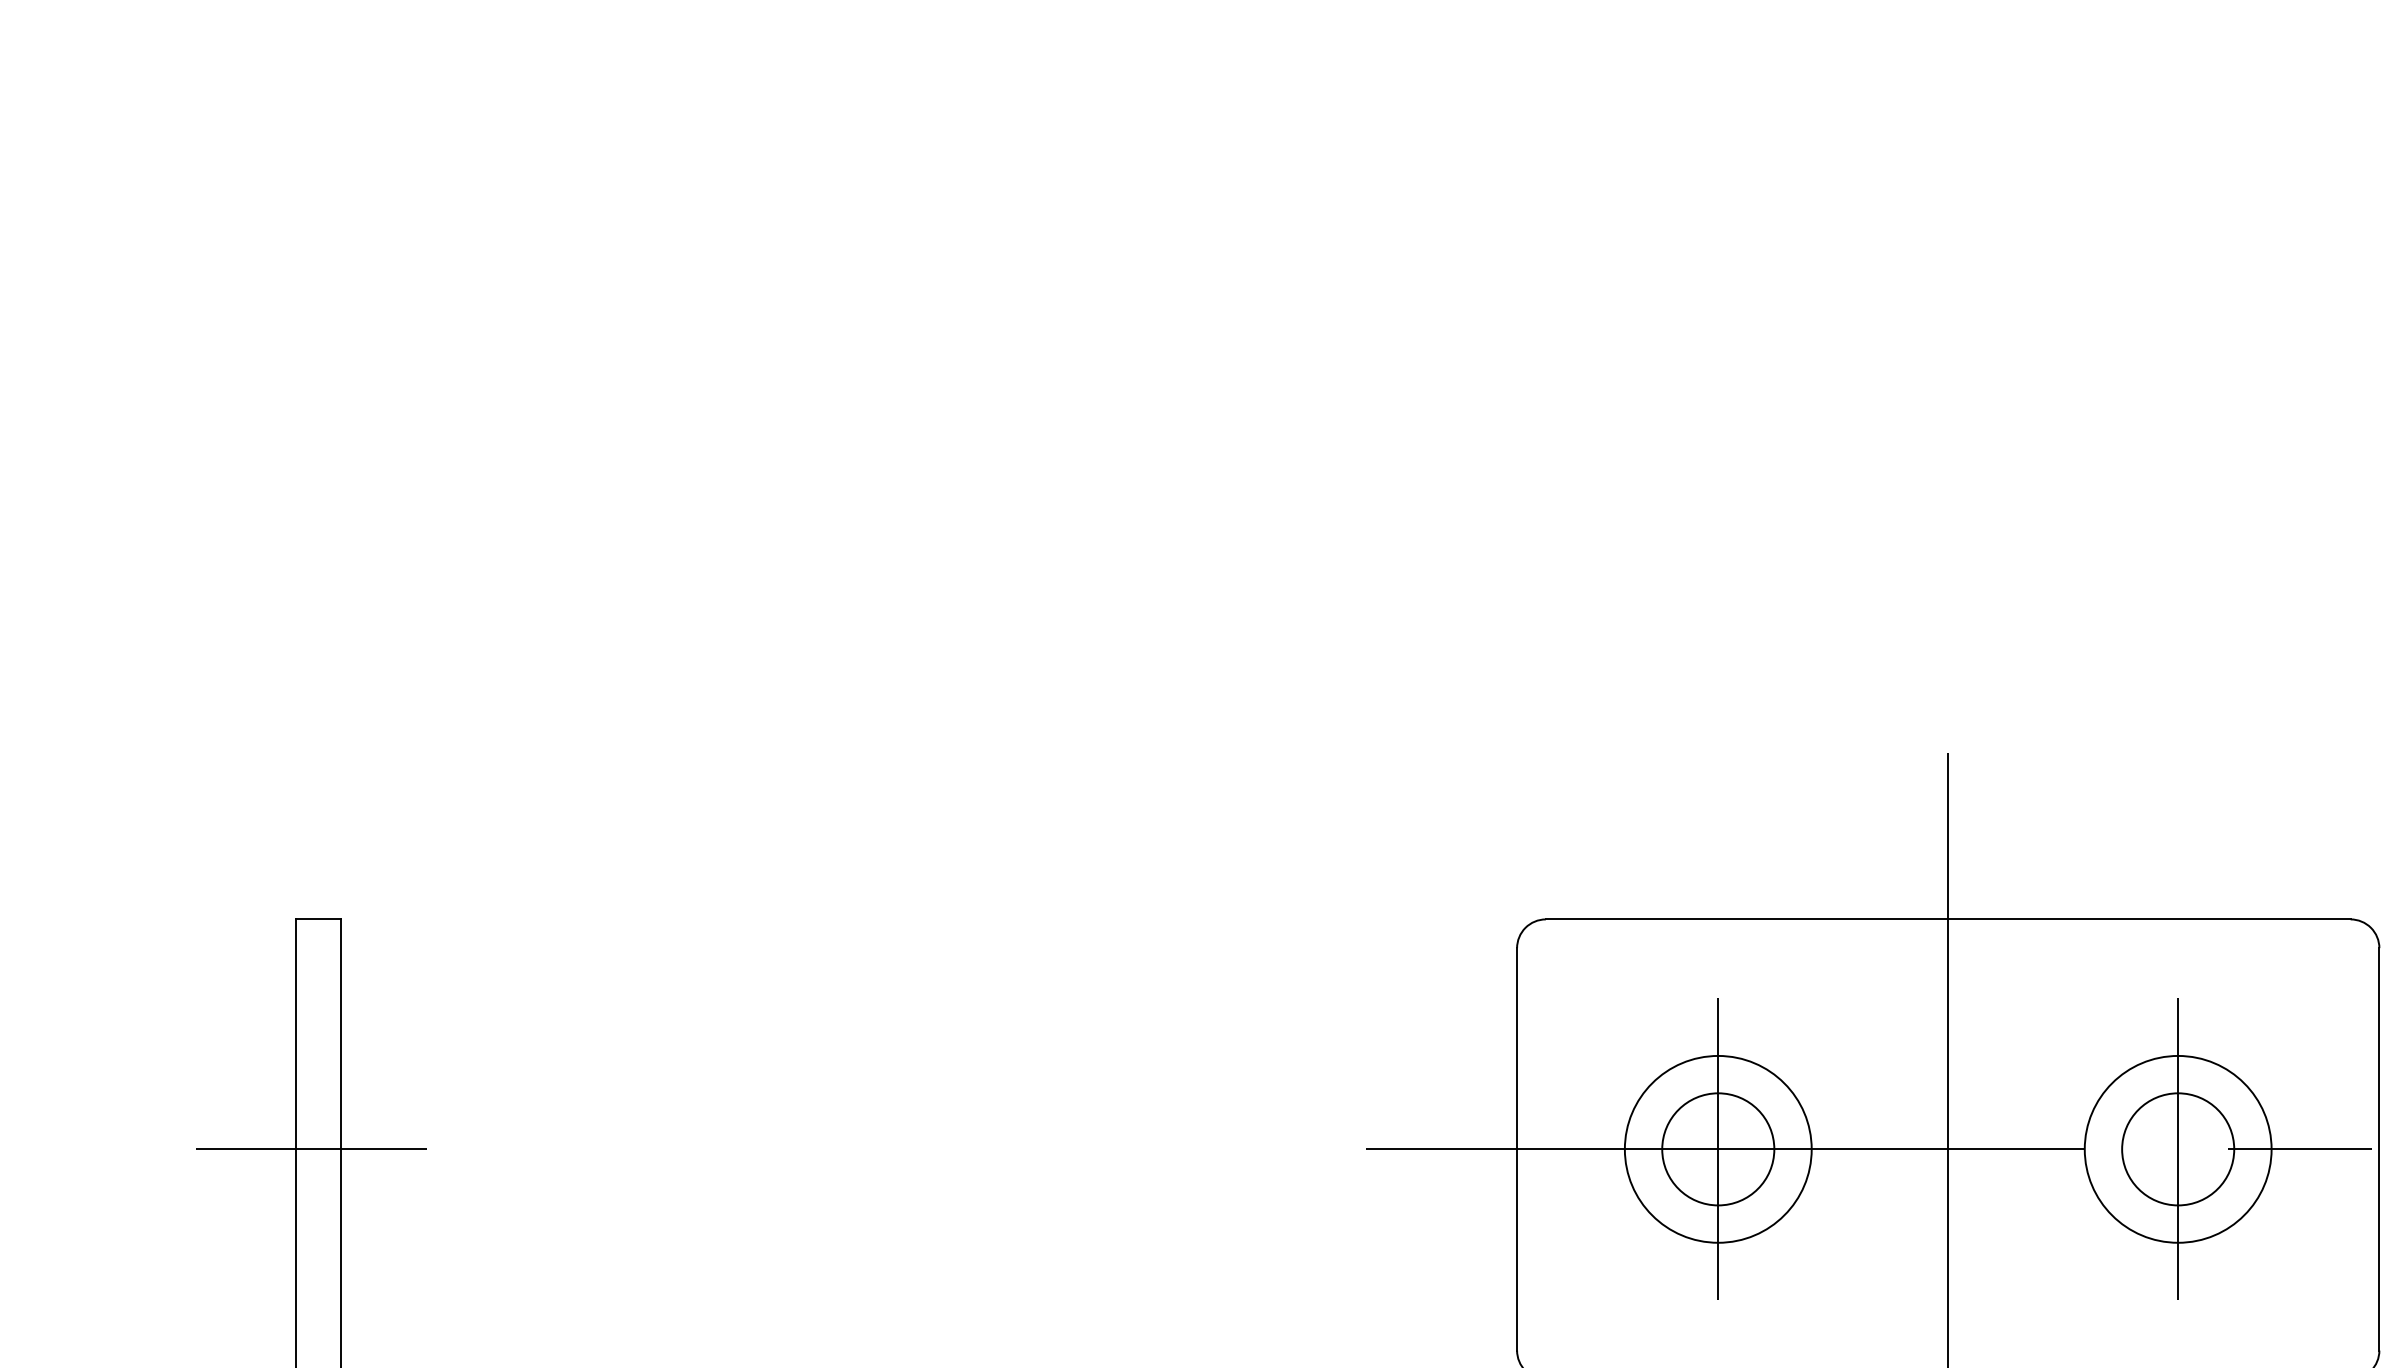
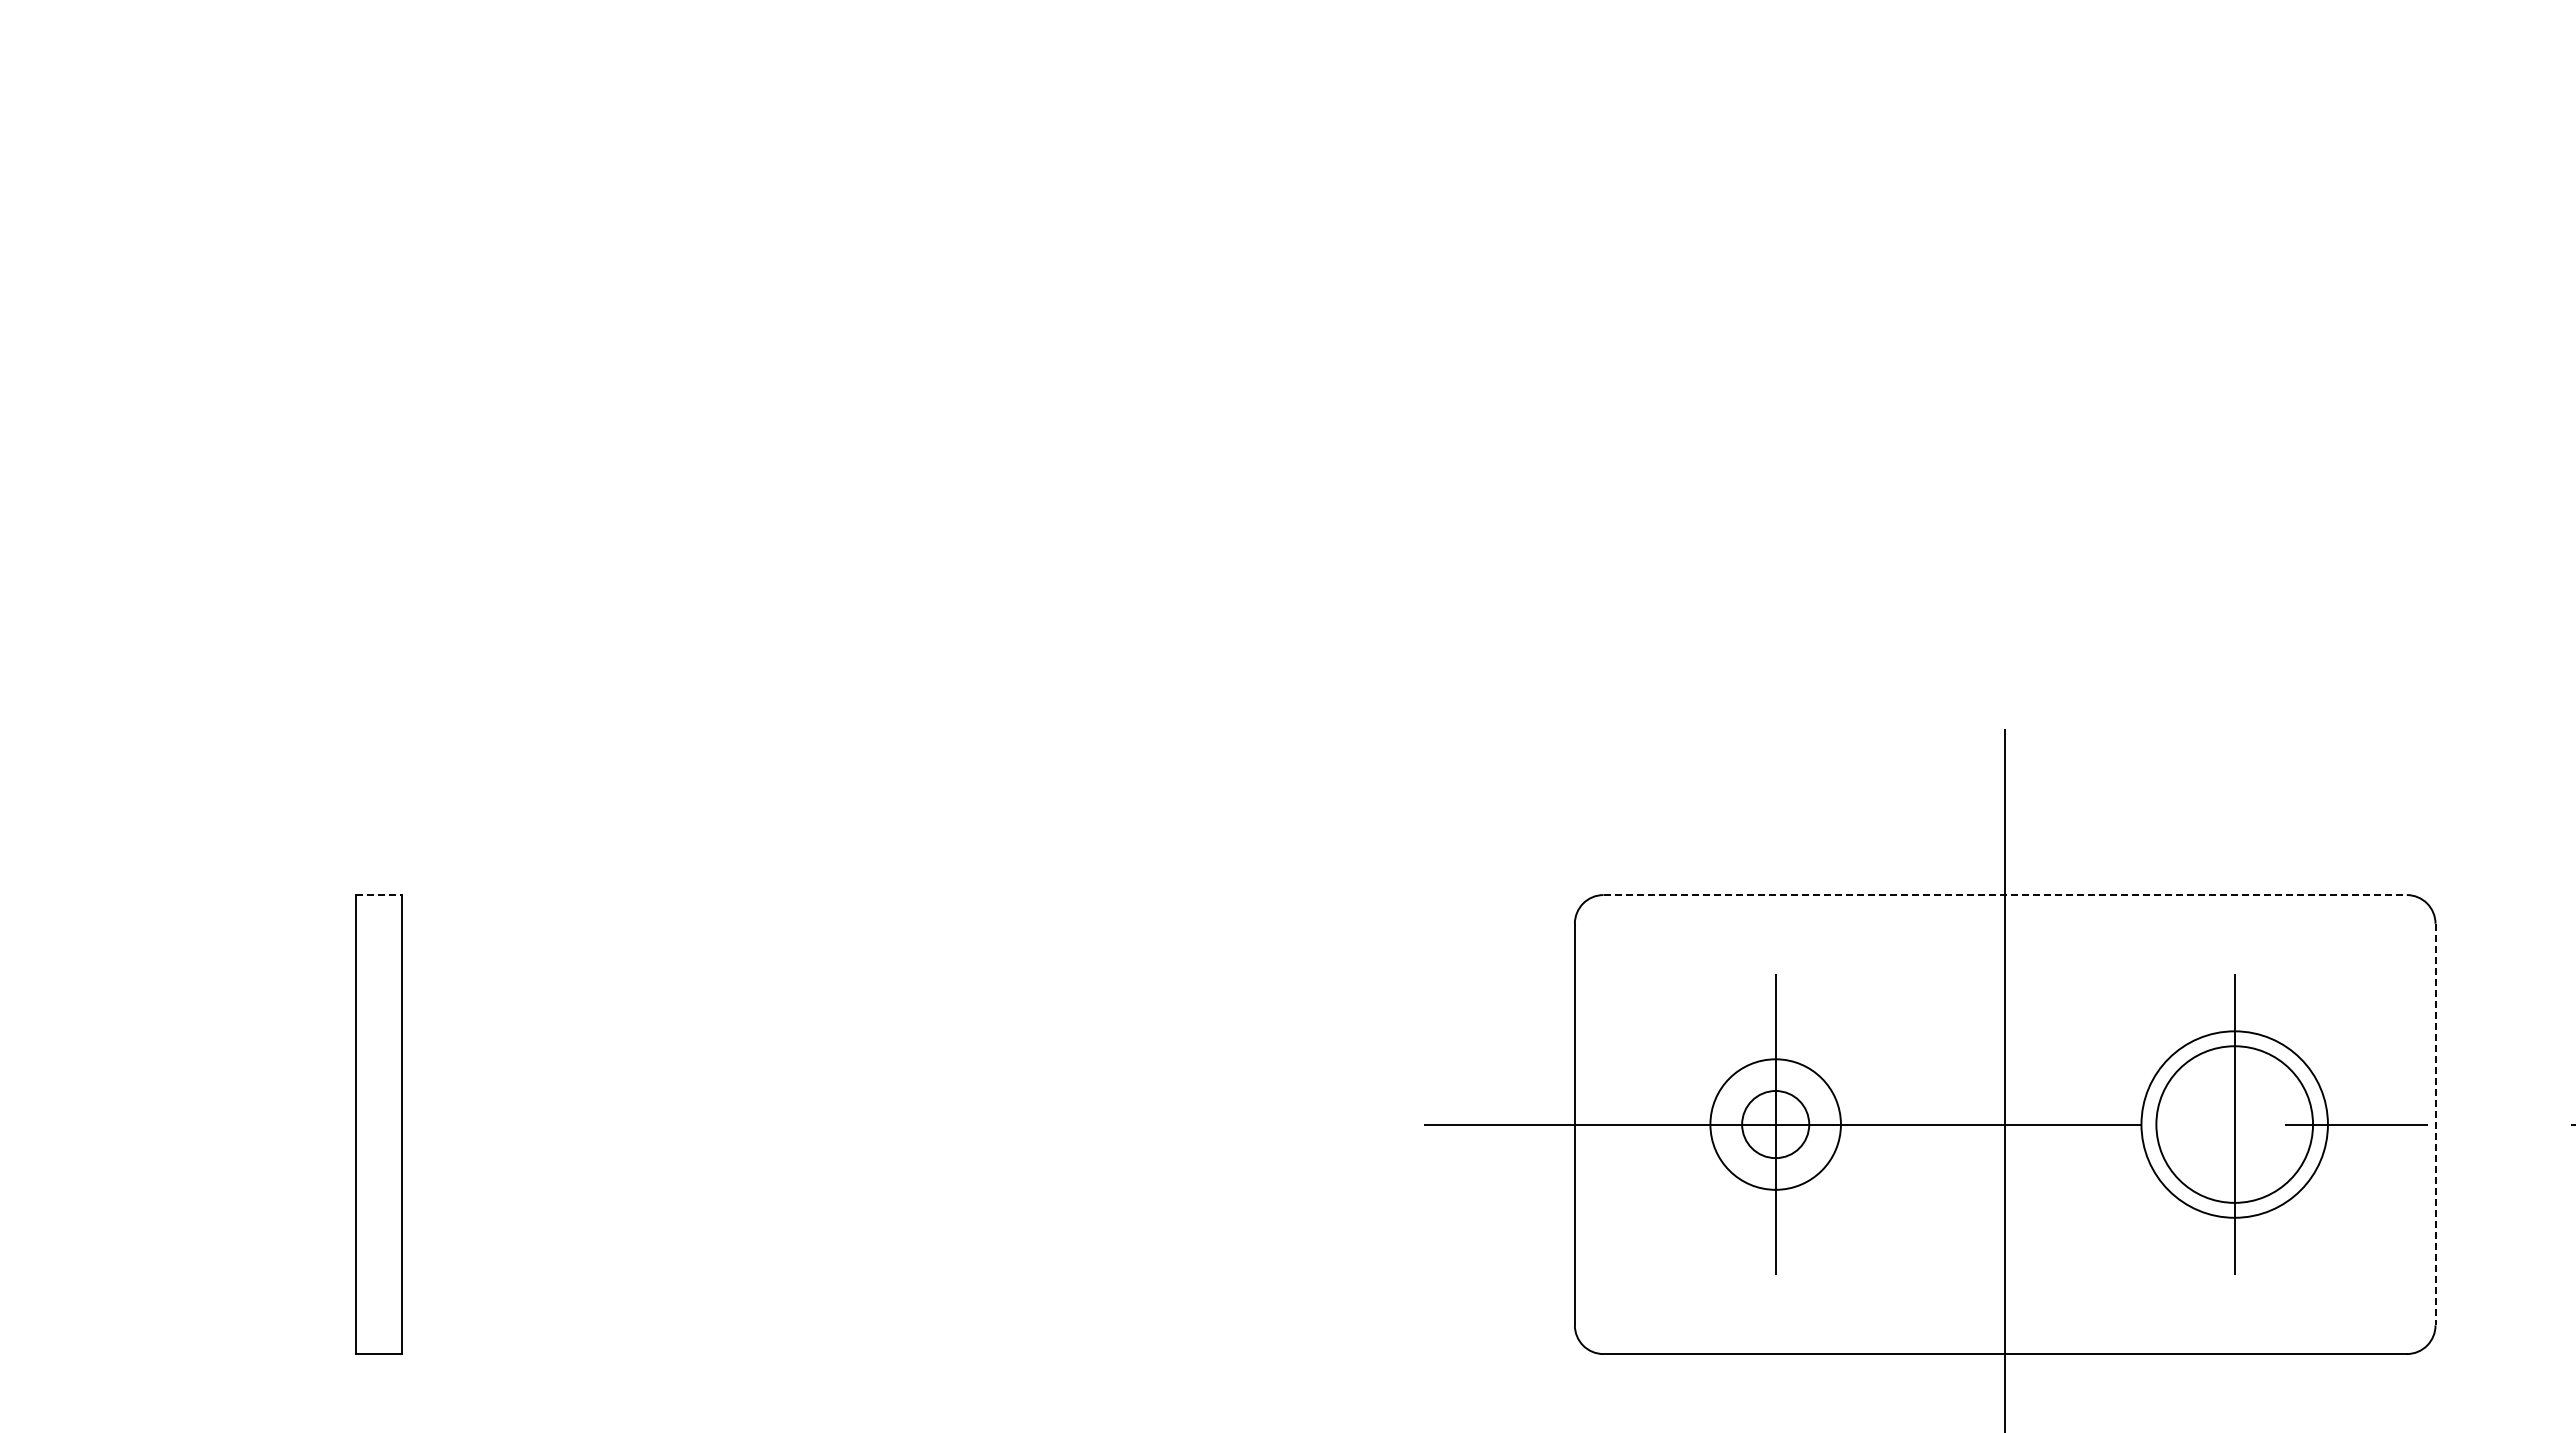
line: (318, 919) -> (378, 895), solid -> dashed
line: (1948, 919) -> (2005, 895), solid -> dashed
line: (310, 1149) -> (370, 1124), removed
circle: (1718, 1149) -> (1775, 1124), size x0.6
circle: (1718, 1149) -> (1775, 1124), size x0.7
circle: (2177, 1149) -> (2234, 1124), size x1.4
line: (2379, 1149) -> (2435, 1124), solid -> dashed

